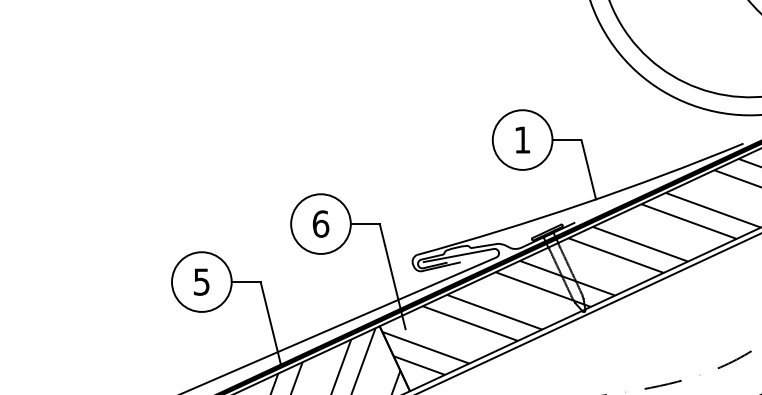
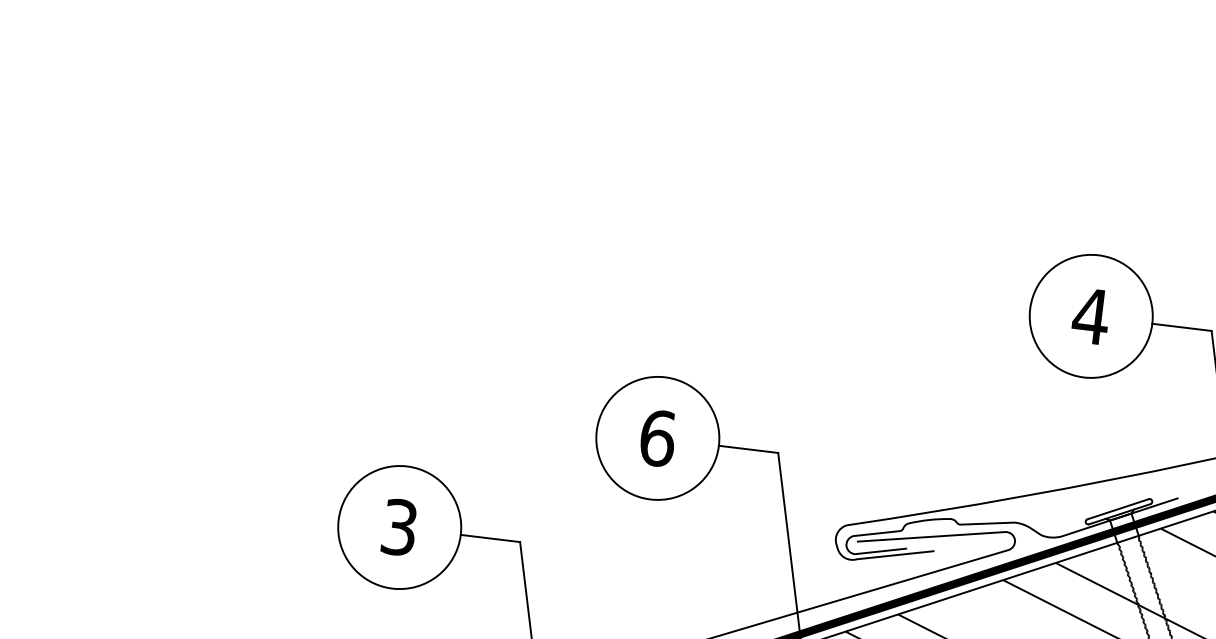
text: (522, 139) -> (1091, 315), 1 -> 4
text: (201, 281) -> (399, 526), 5 -> 3

